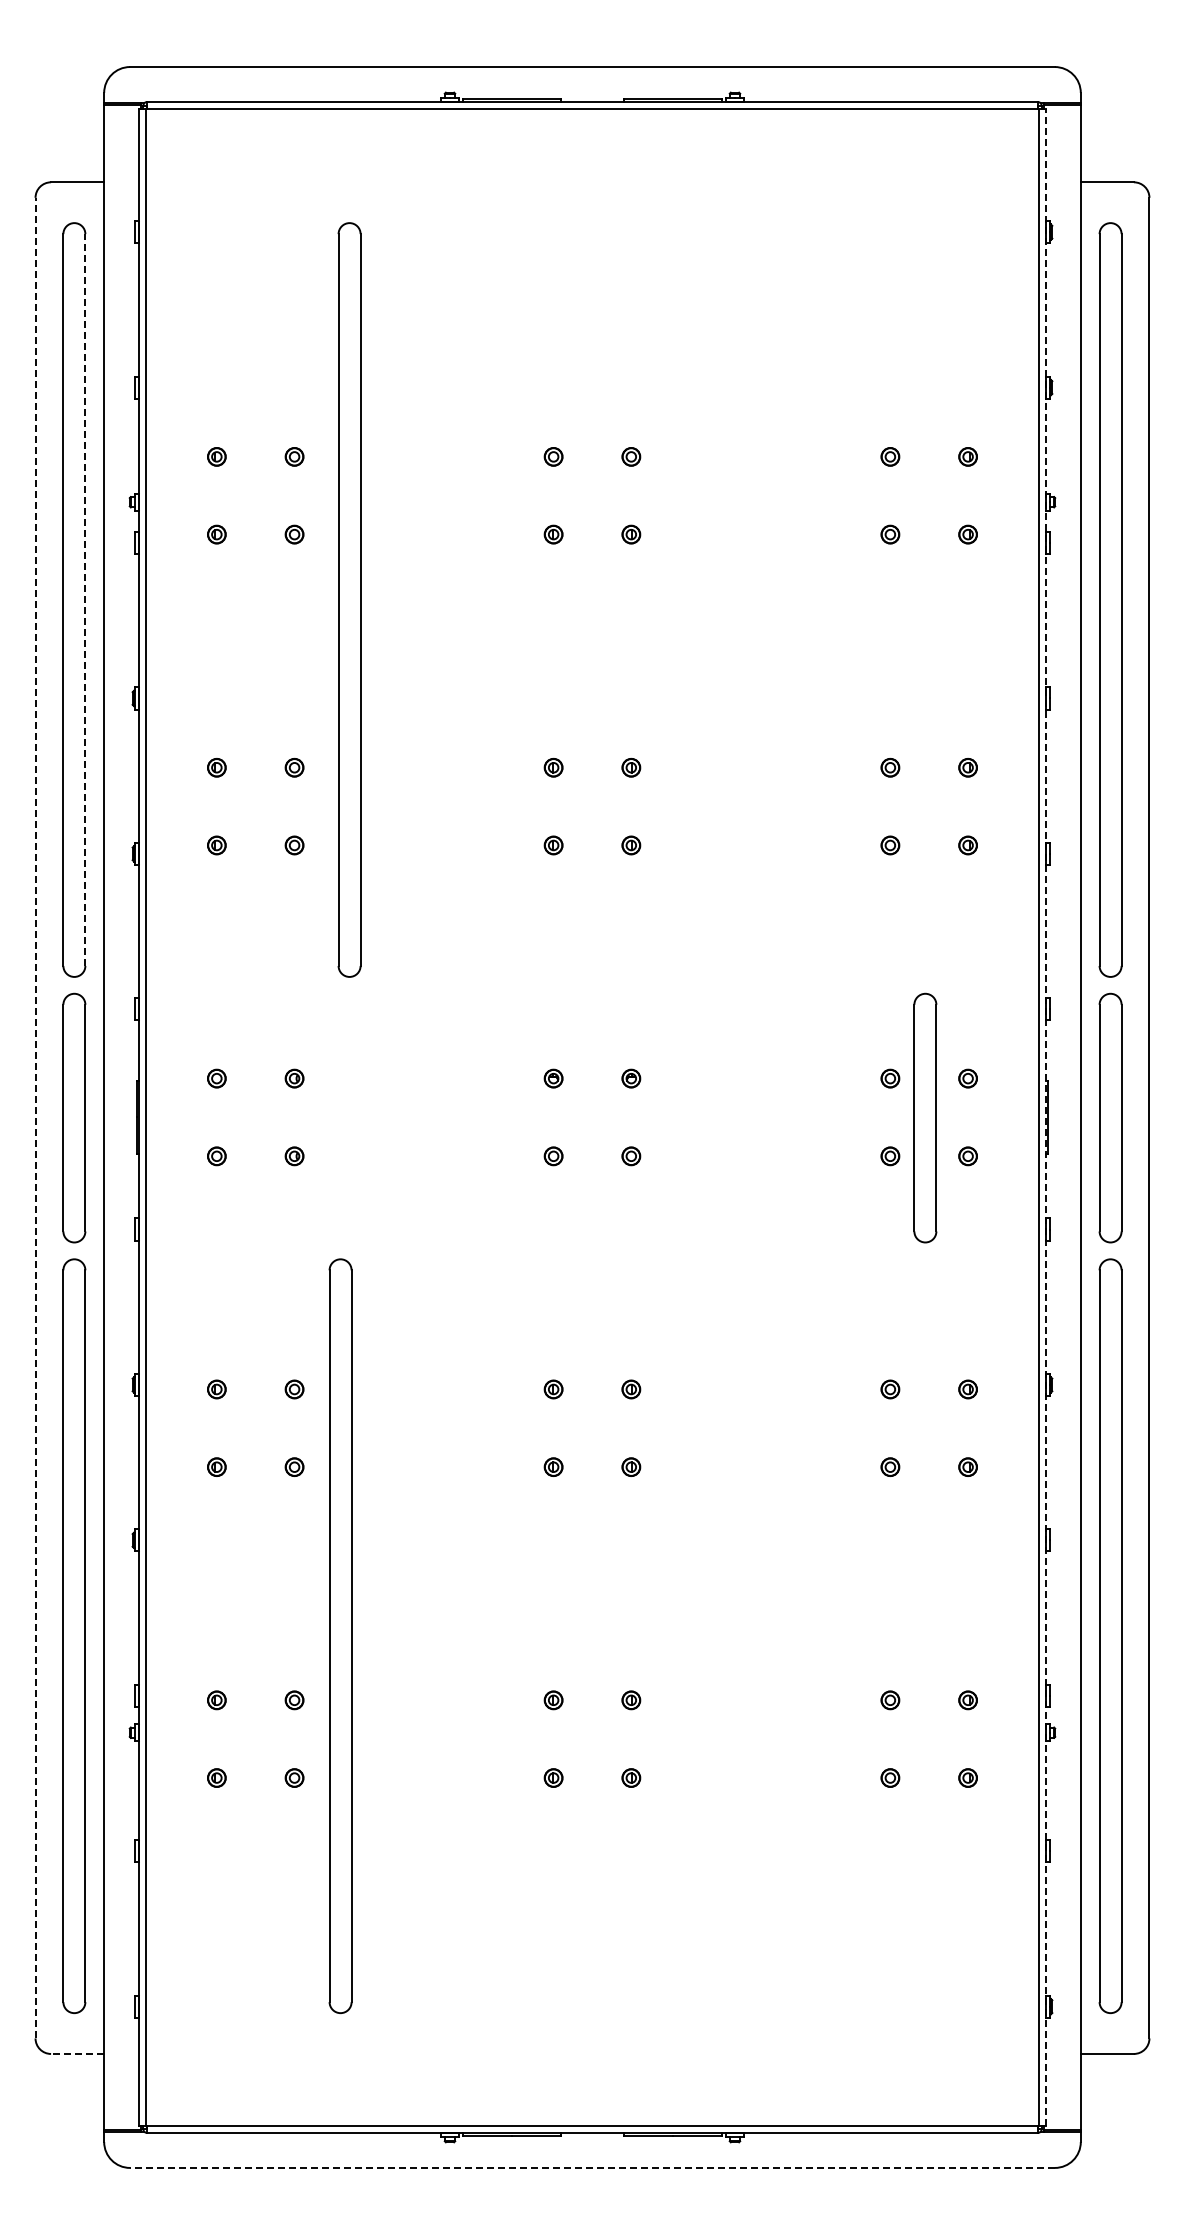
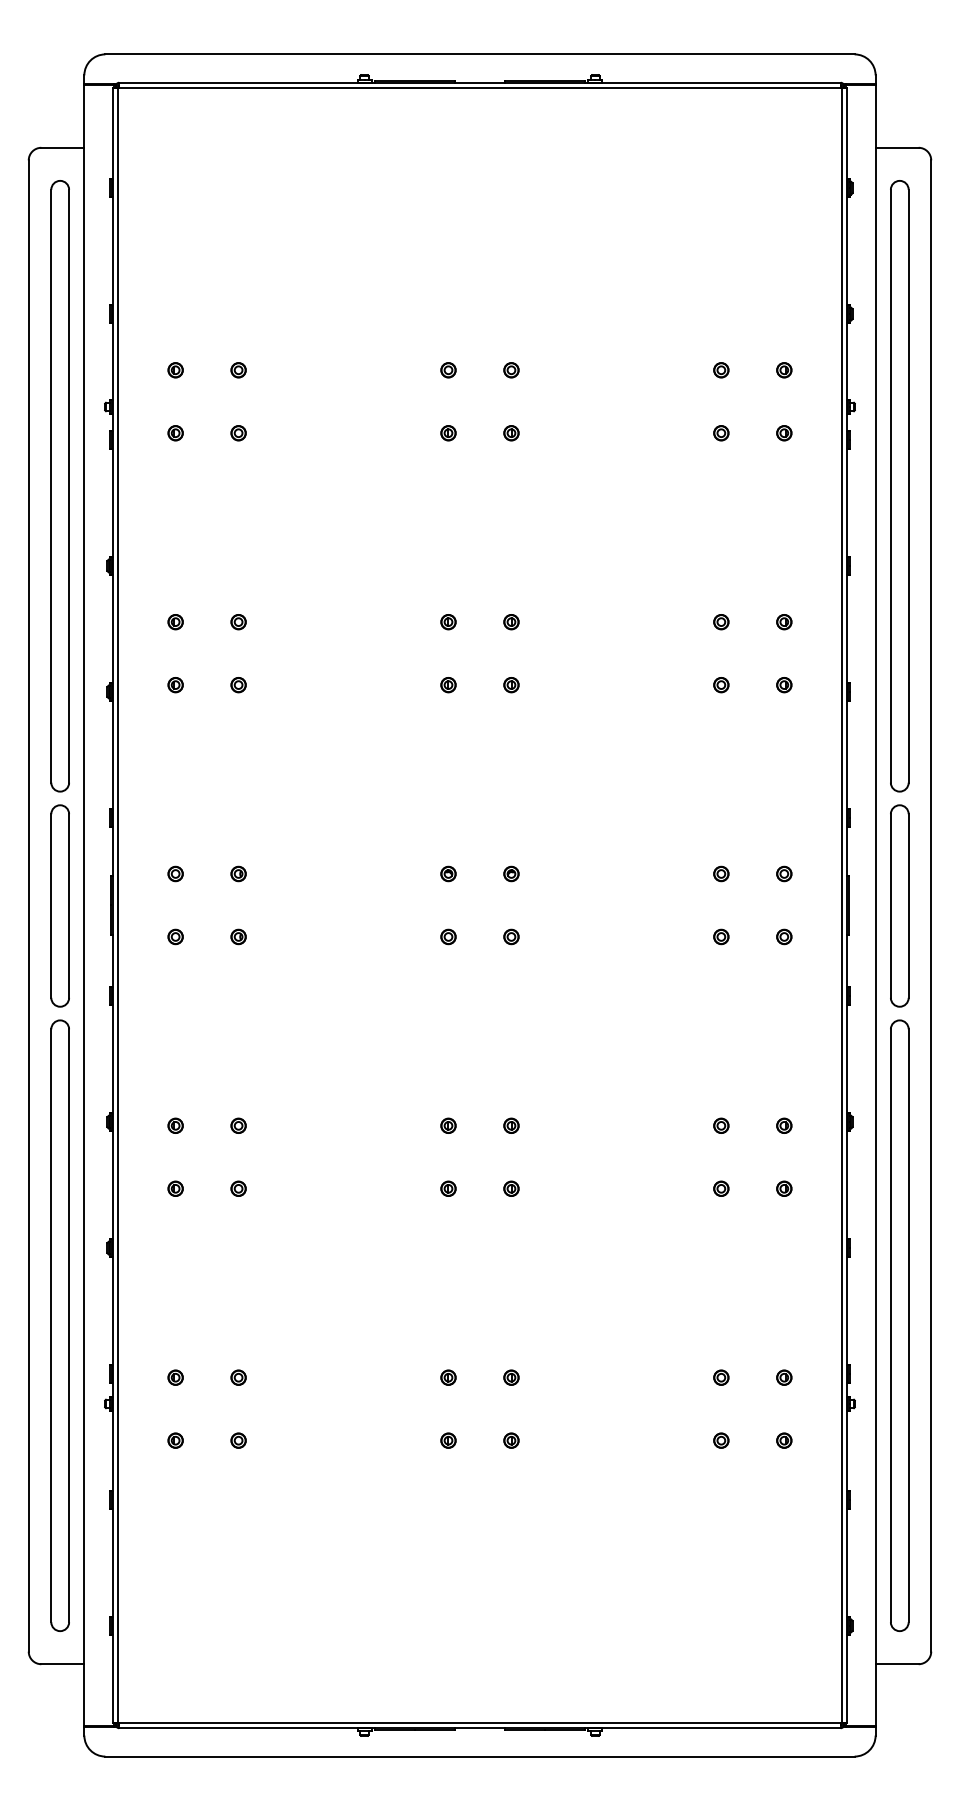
part: (349, 599) -> (283, 485), removed
line: (85, 600) -> (69, 486), dashed -> solid
line: (35, 1117) -> (28, 905), dashed -> solid
part: (925, 1117) -> (749, 905), removed
line: (1045, 1117) -> (847, 905), dashed -> solid
part: (340, 1635) -> (275, 1325), removed
line: (77, 2053) -> (62, 1663), dashed -> solid
line: (592, 2167) -> (480, 1756), dashed -> solid

